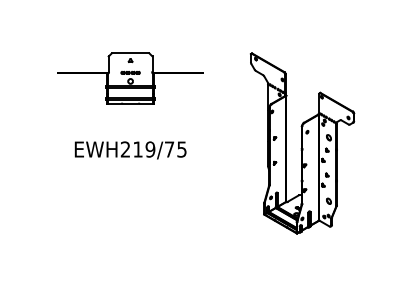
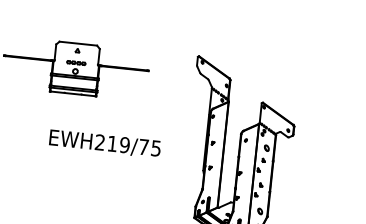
text: (130, 150) -> (104, 144), moved

